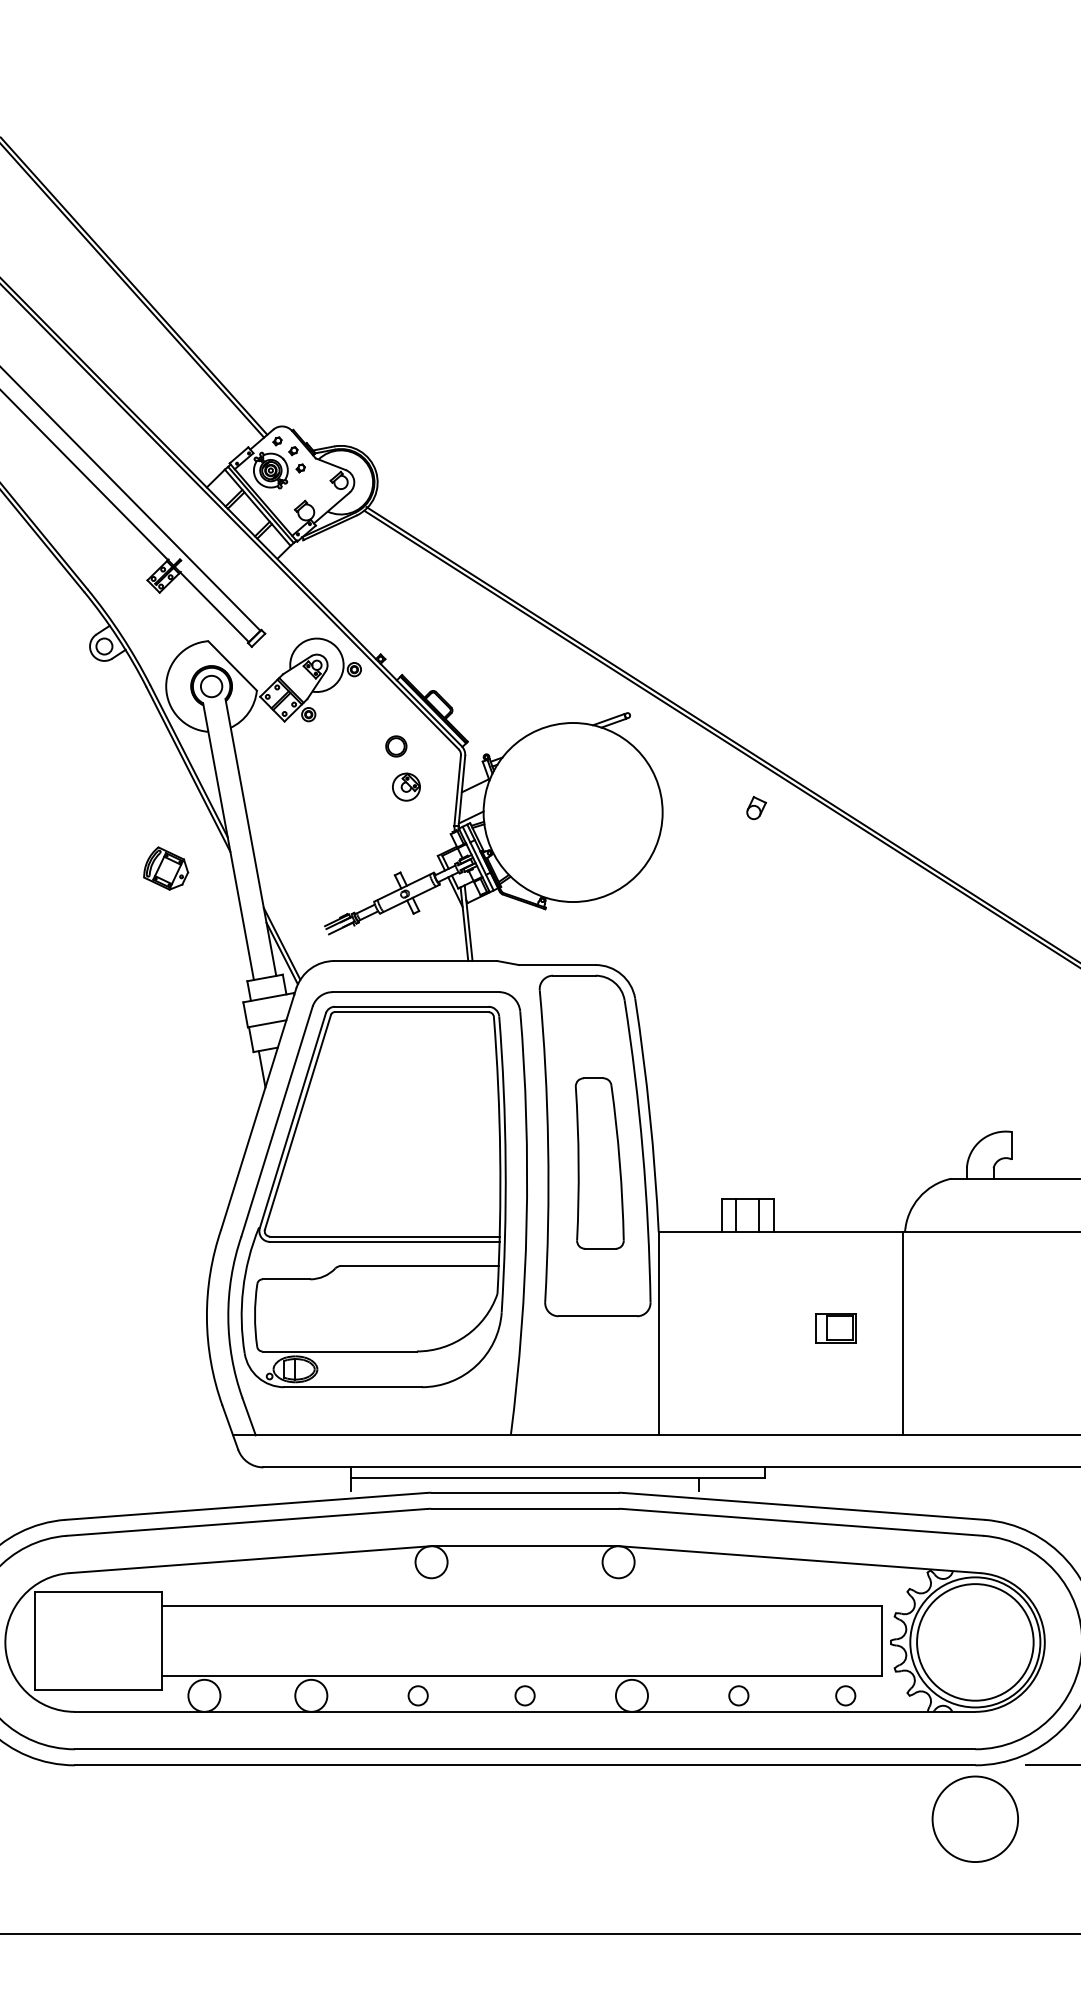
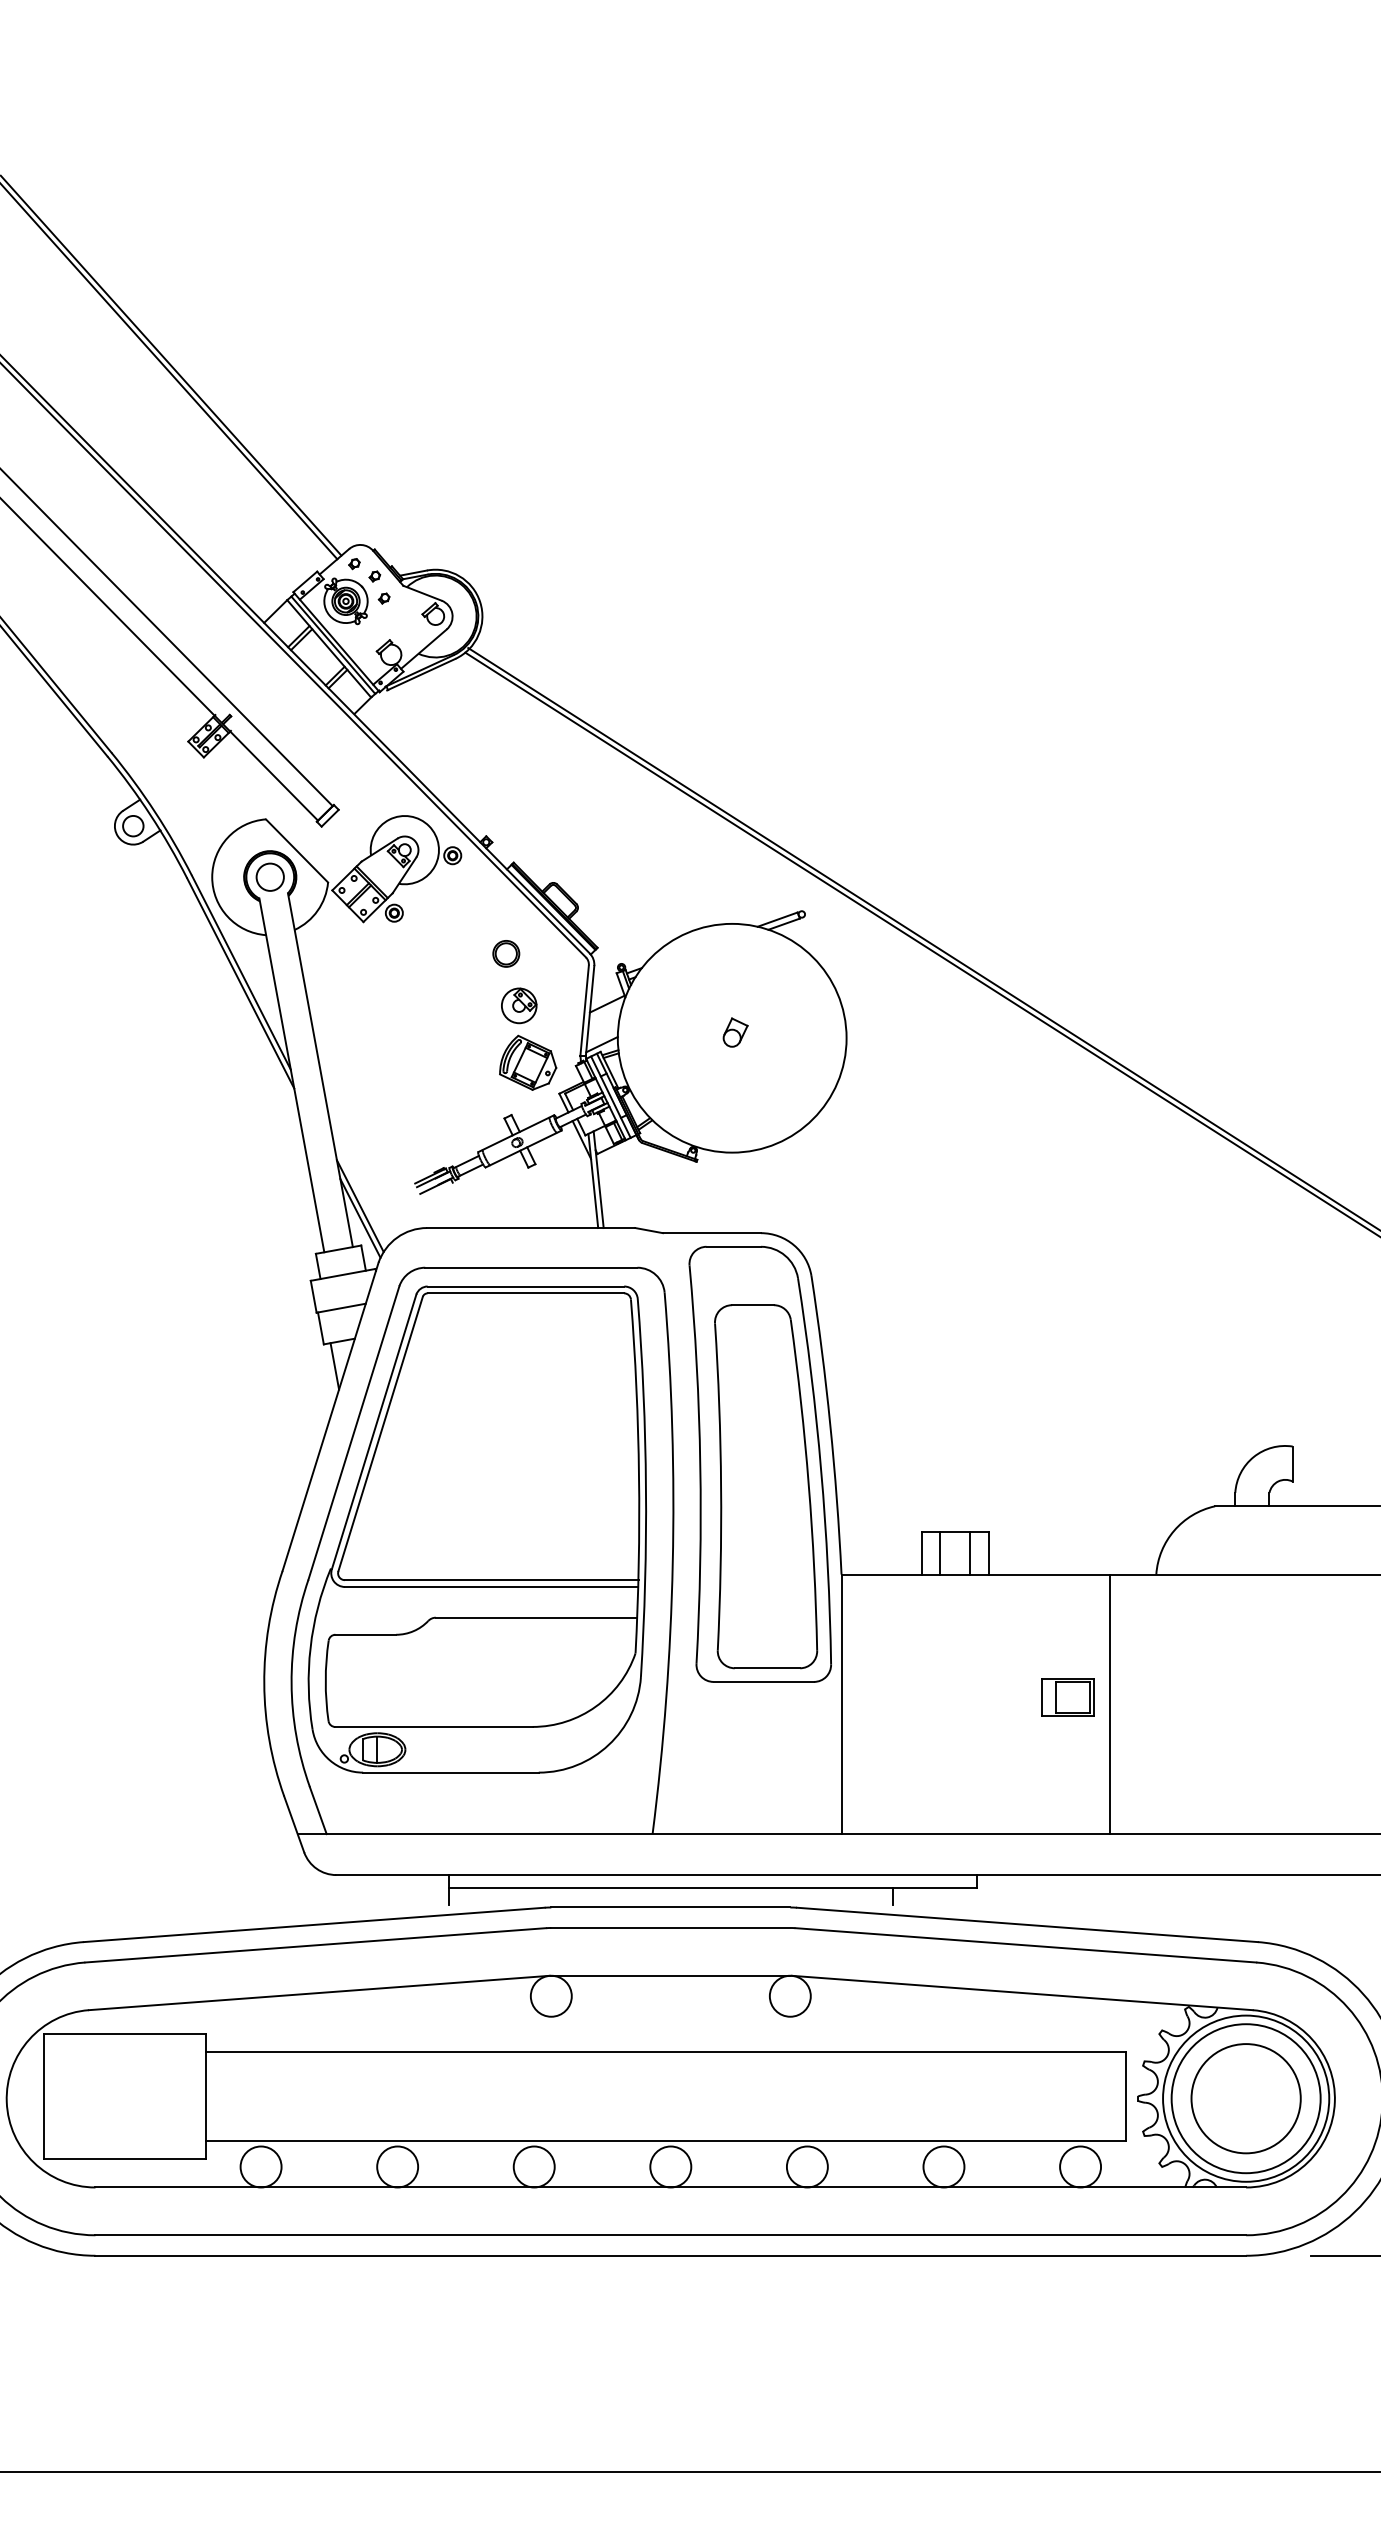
part: (756, 808) -> (735, 1032), moved
part: (166, 868) -> (528, 1062), moved
part: (599, 1163) -> (766, 1486), size x1.67
line: (903, 1333) -> (1110, 1704), moved
circle: (417, 1695) -> (533, 2166), size x1.67
circle: (524, 1695) -> (670, 2166), size x1.67
circle: (738, 1695) -> (943, 2166), size x1.67
circle: (845, 1695) -> (1080, 2166), size x1.67
circle: (974, 1819) -> (1245, 2098), moved

